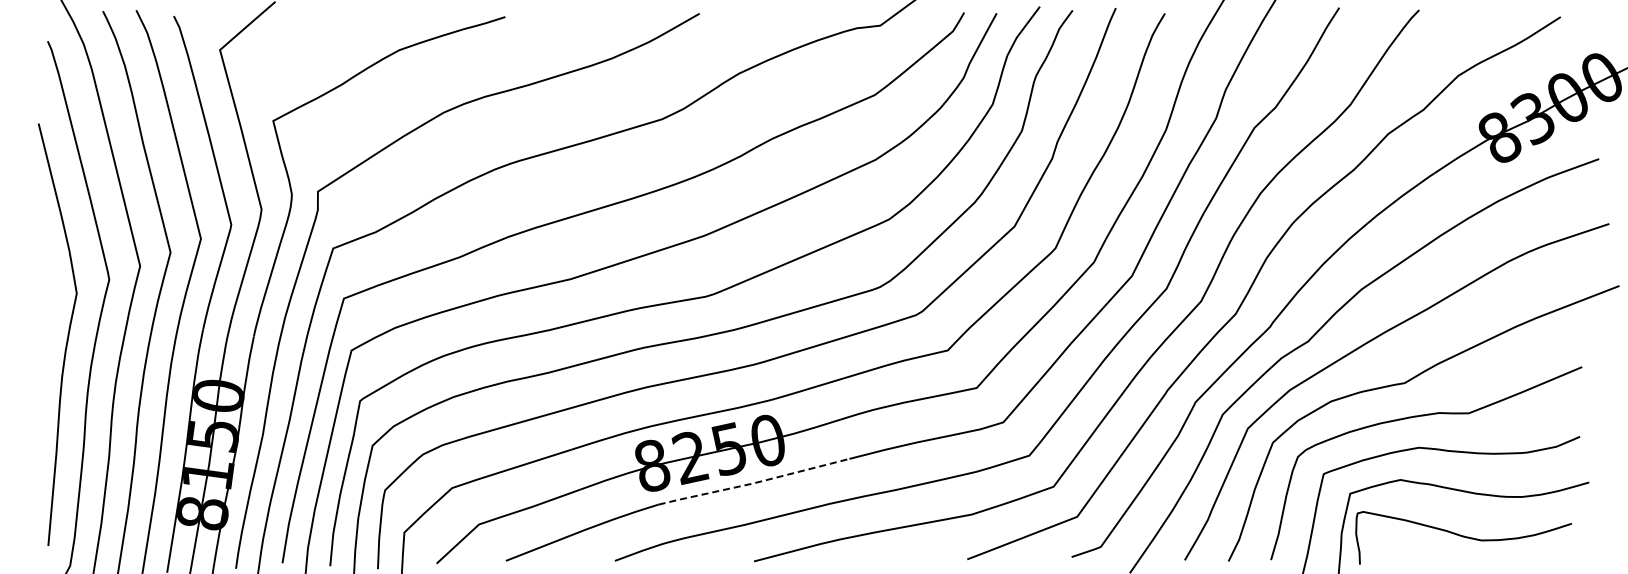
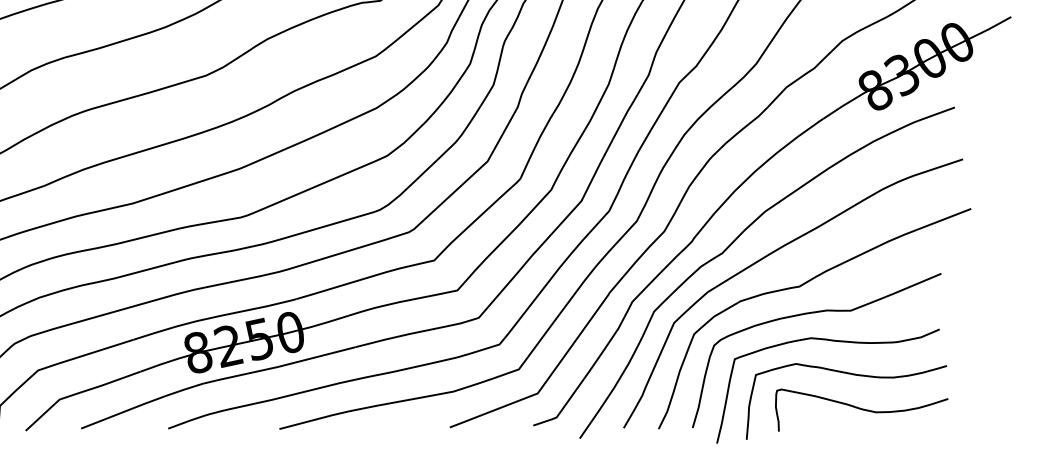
line: (753, 483) -> (278, 366), dashed -> solid
curve: (1463, 537) -> (861, 409), moved

